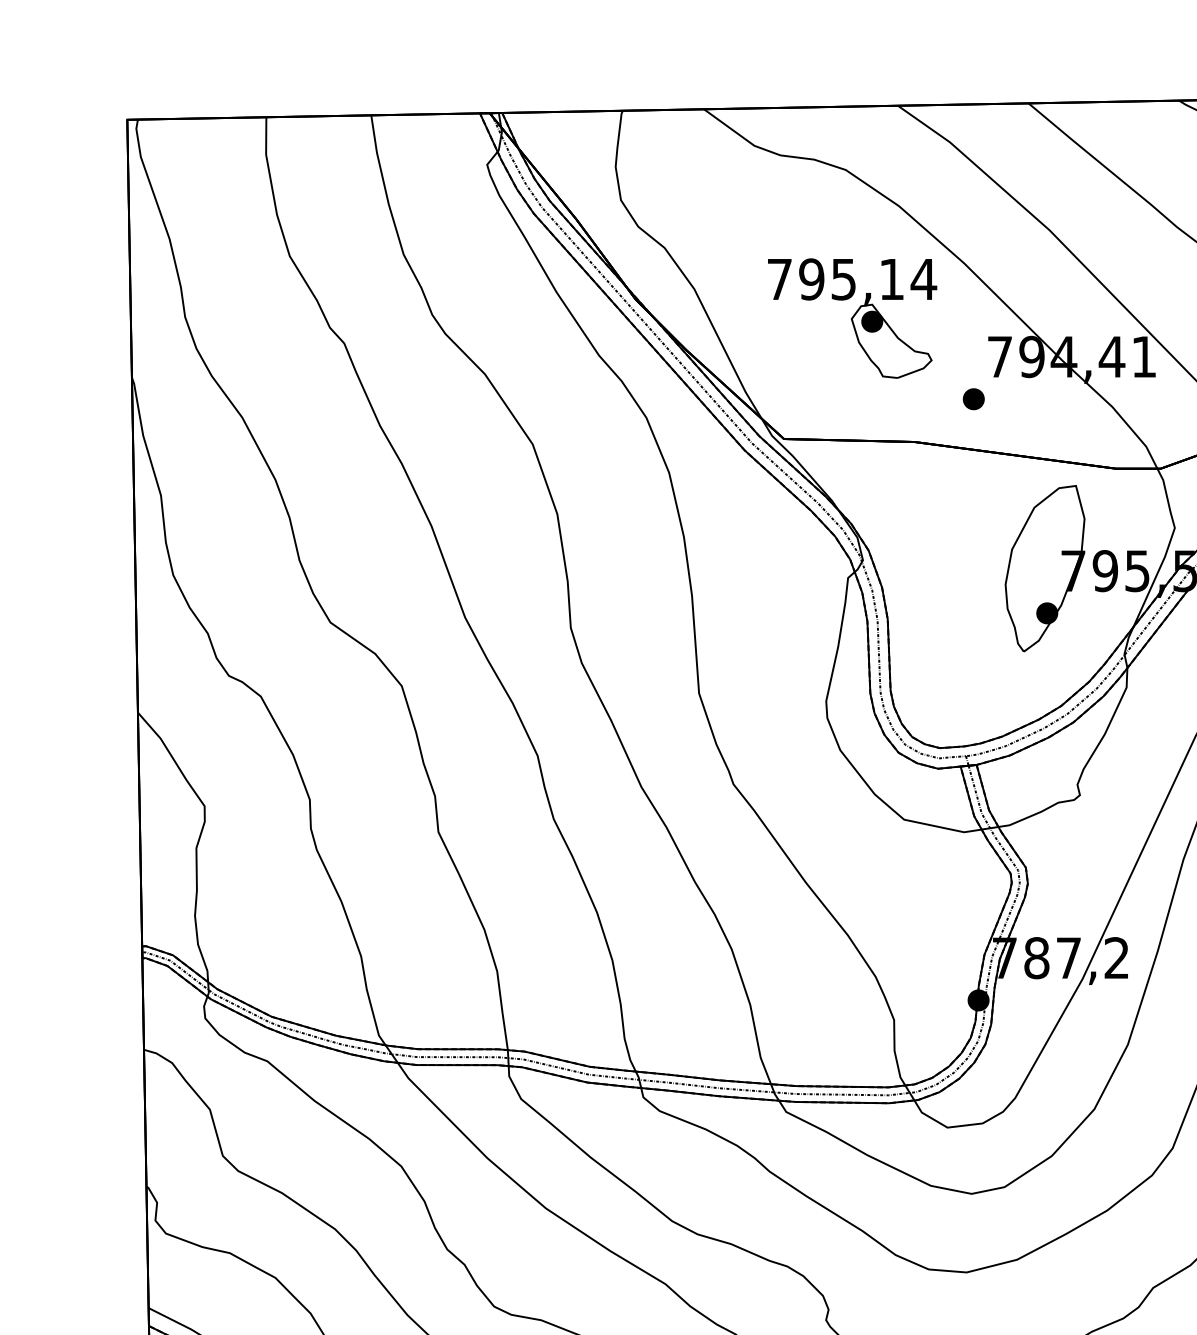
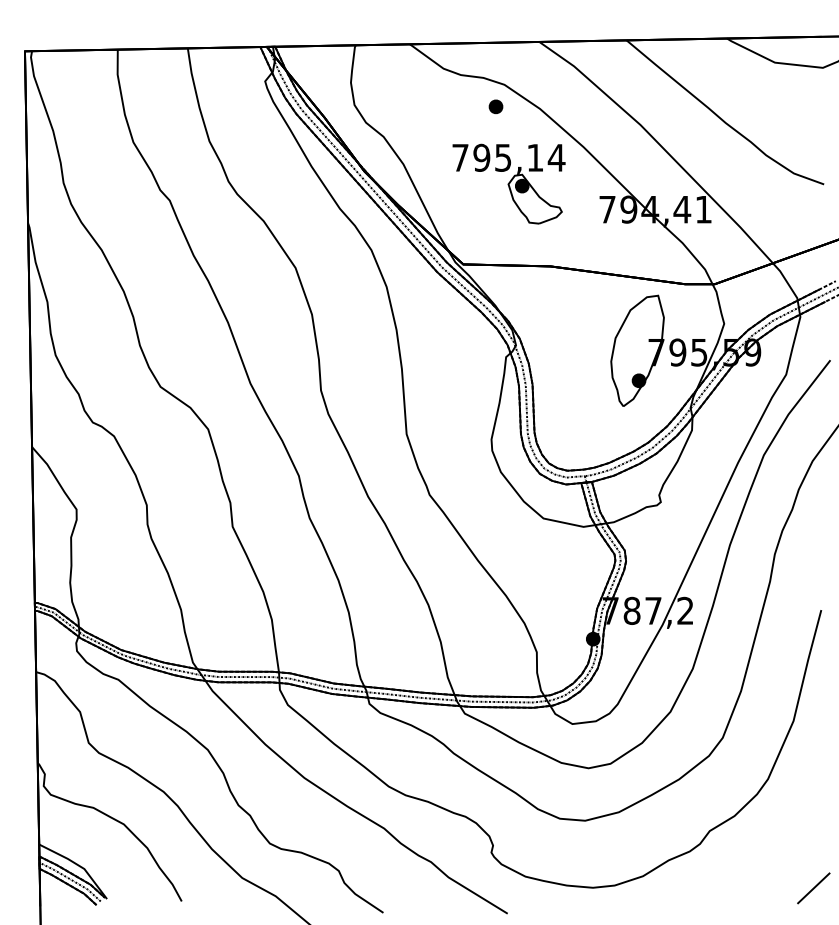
part: (973, 398) -> (495, 106), moved

